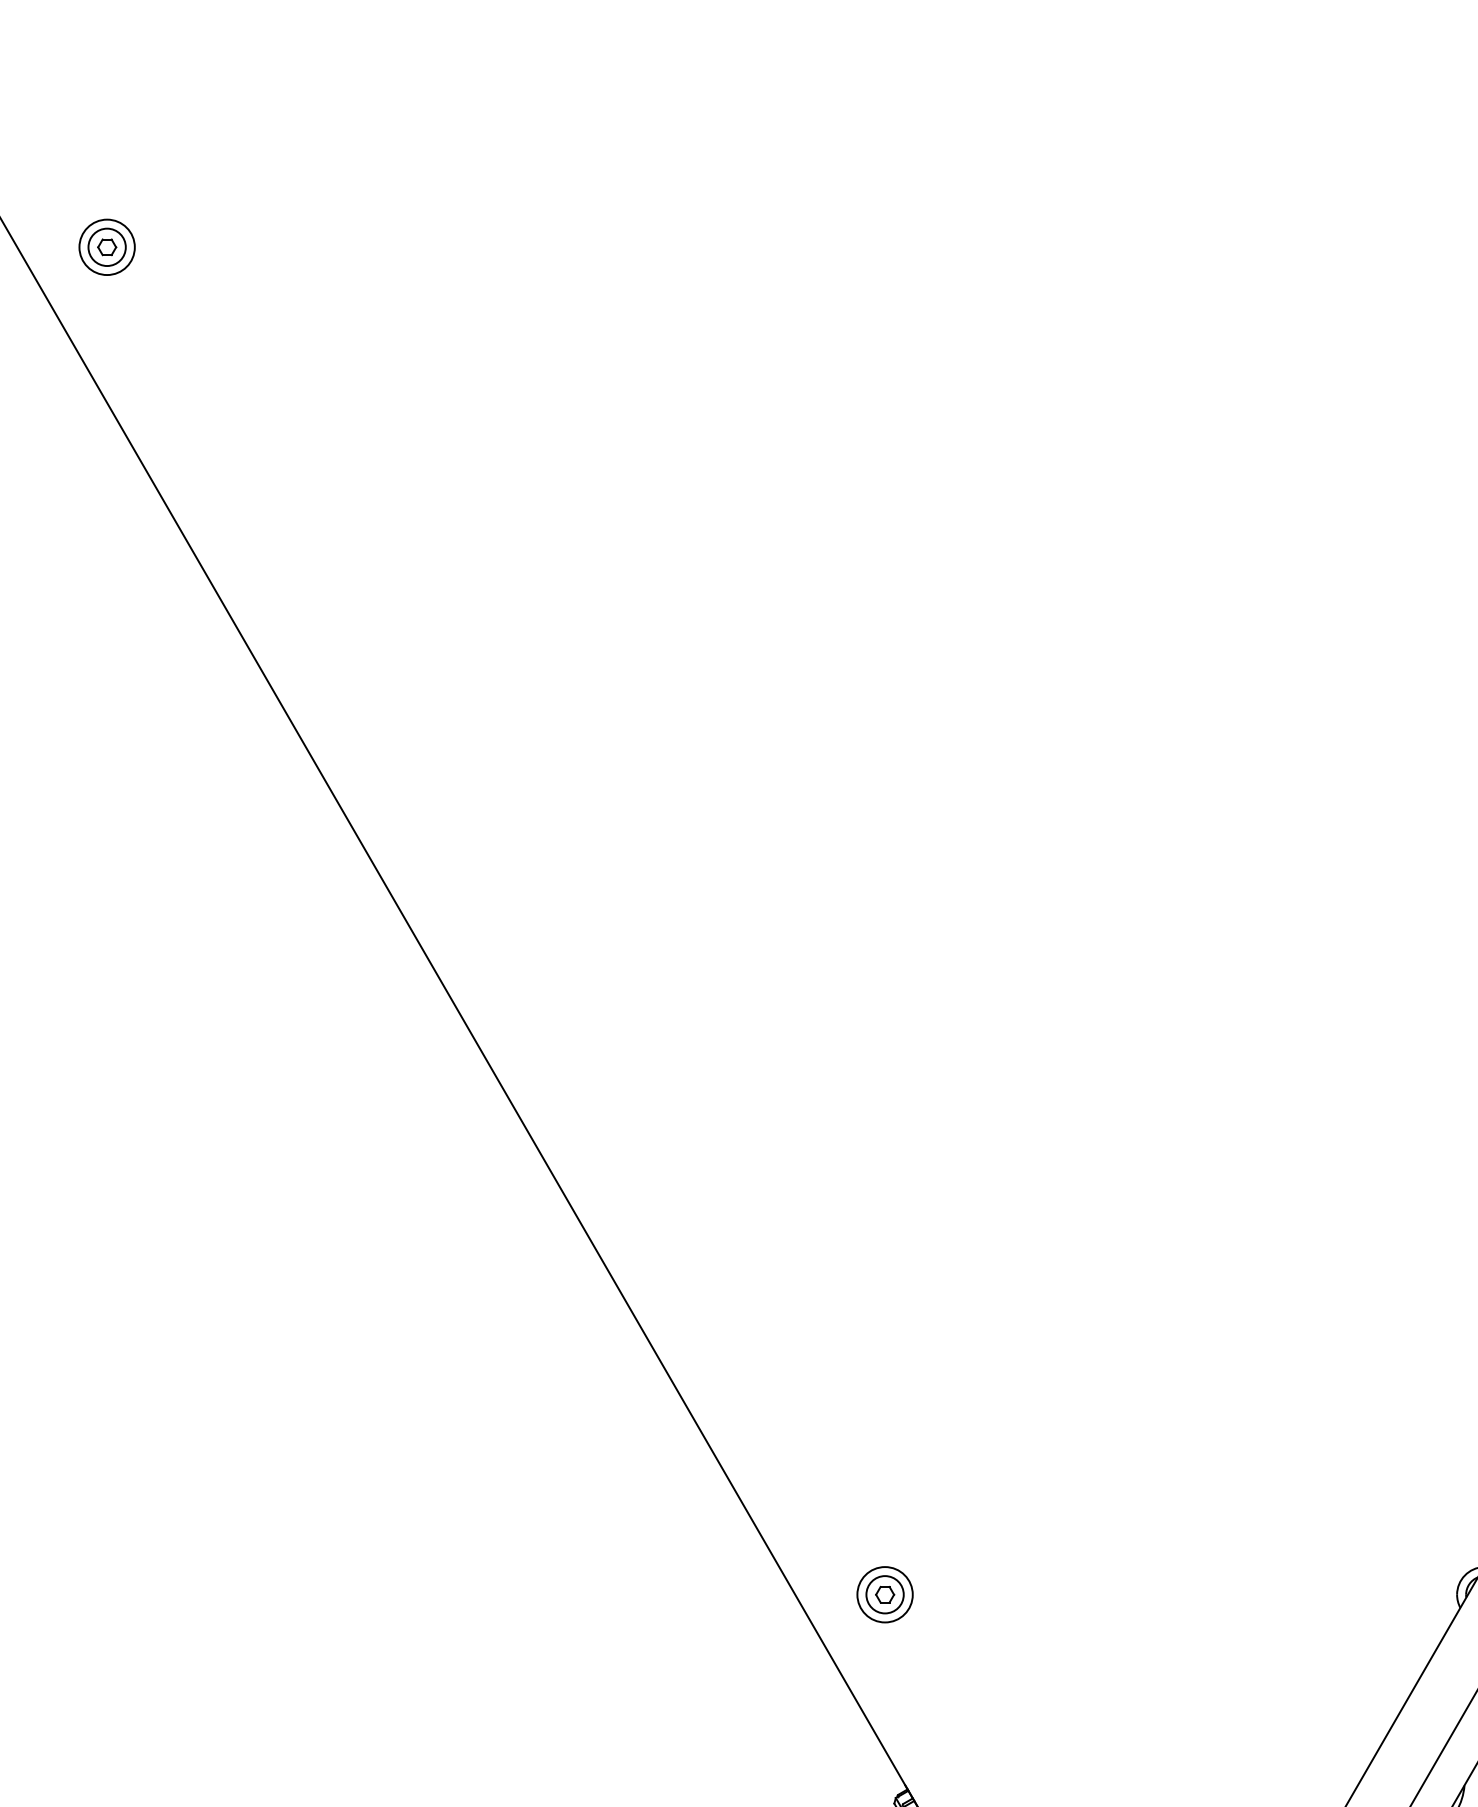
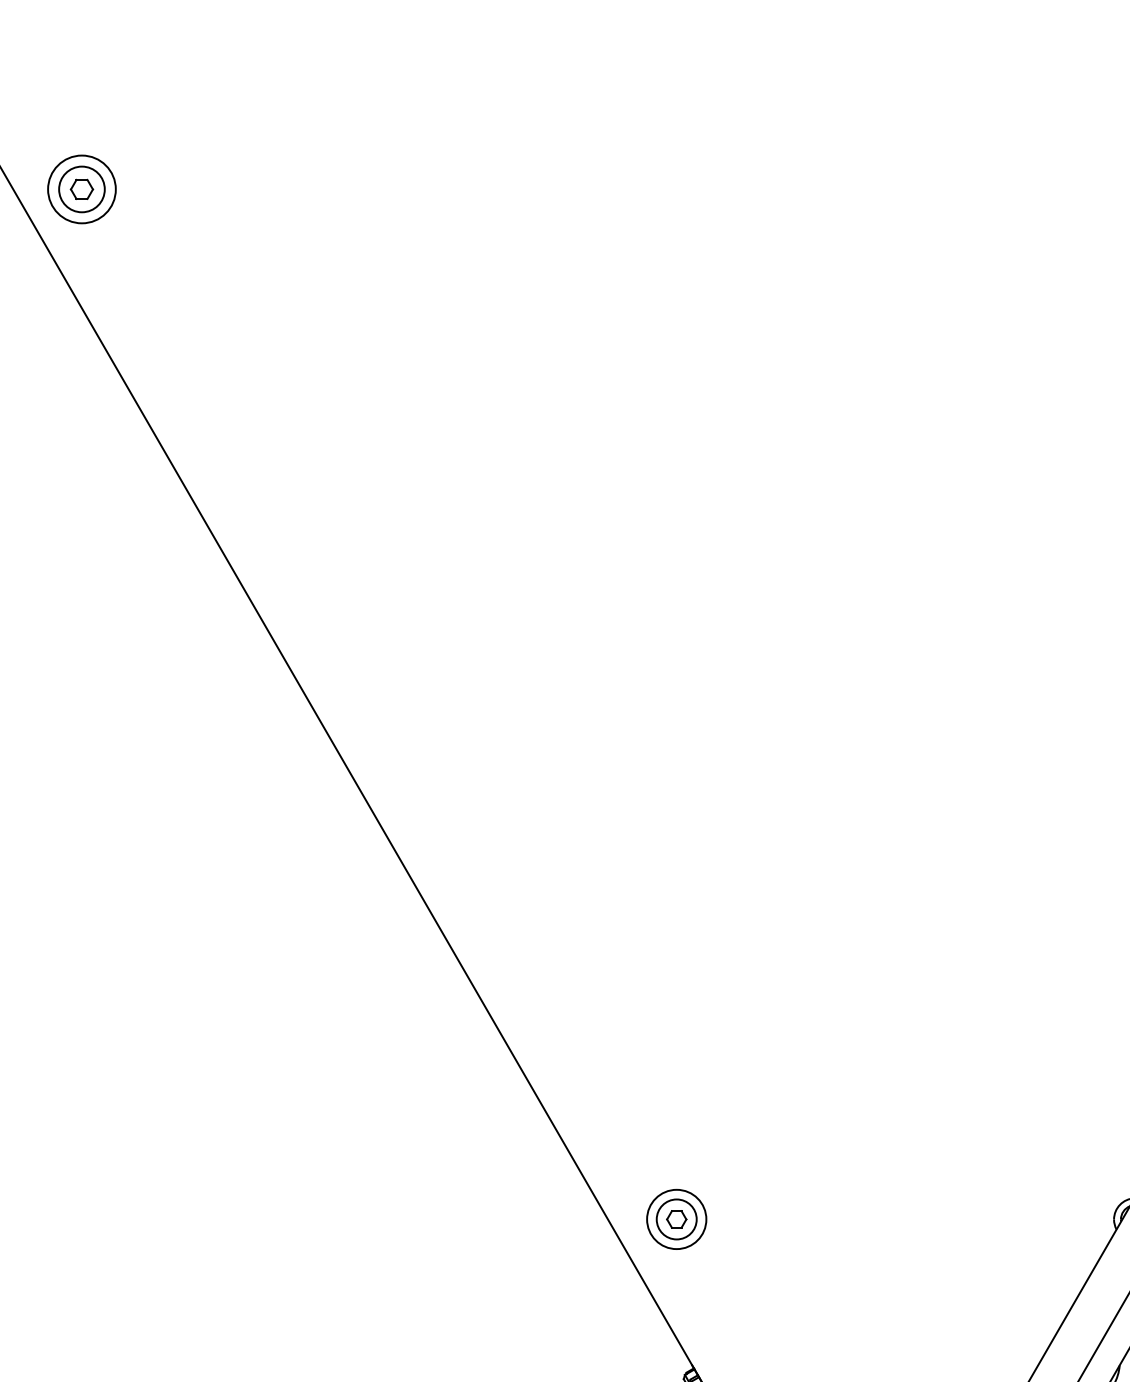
part: (106, 246) -> (81, 188), size x1.6
part: (884, 1594) -> (676, 1219), size x1.4

